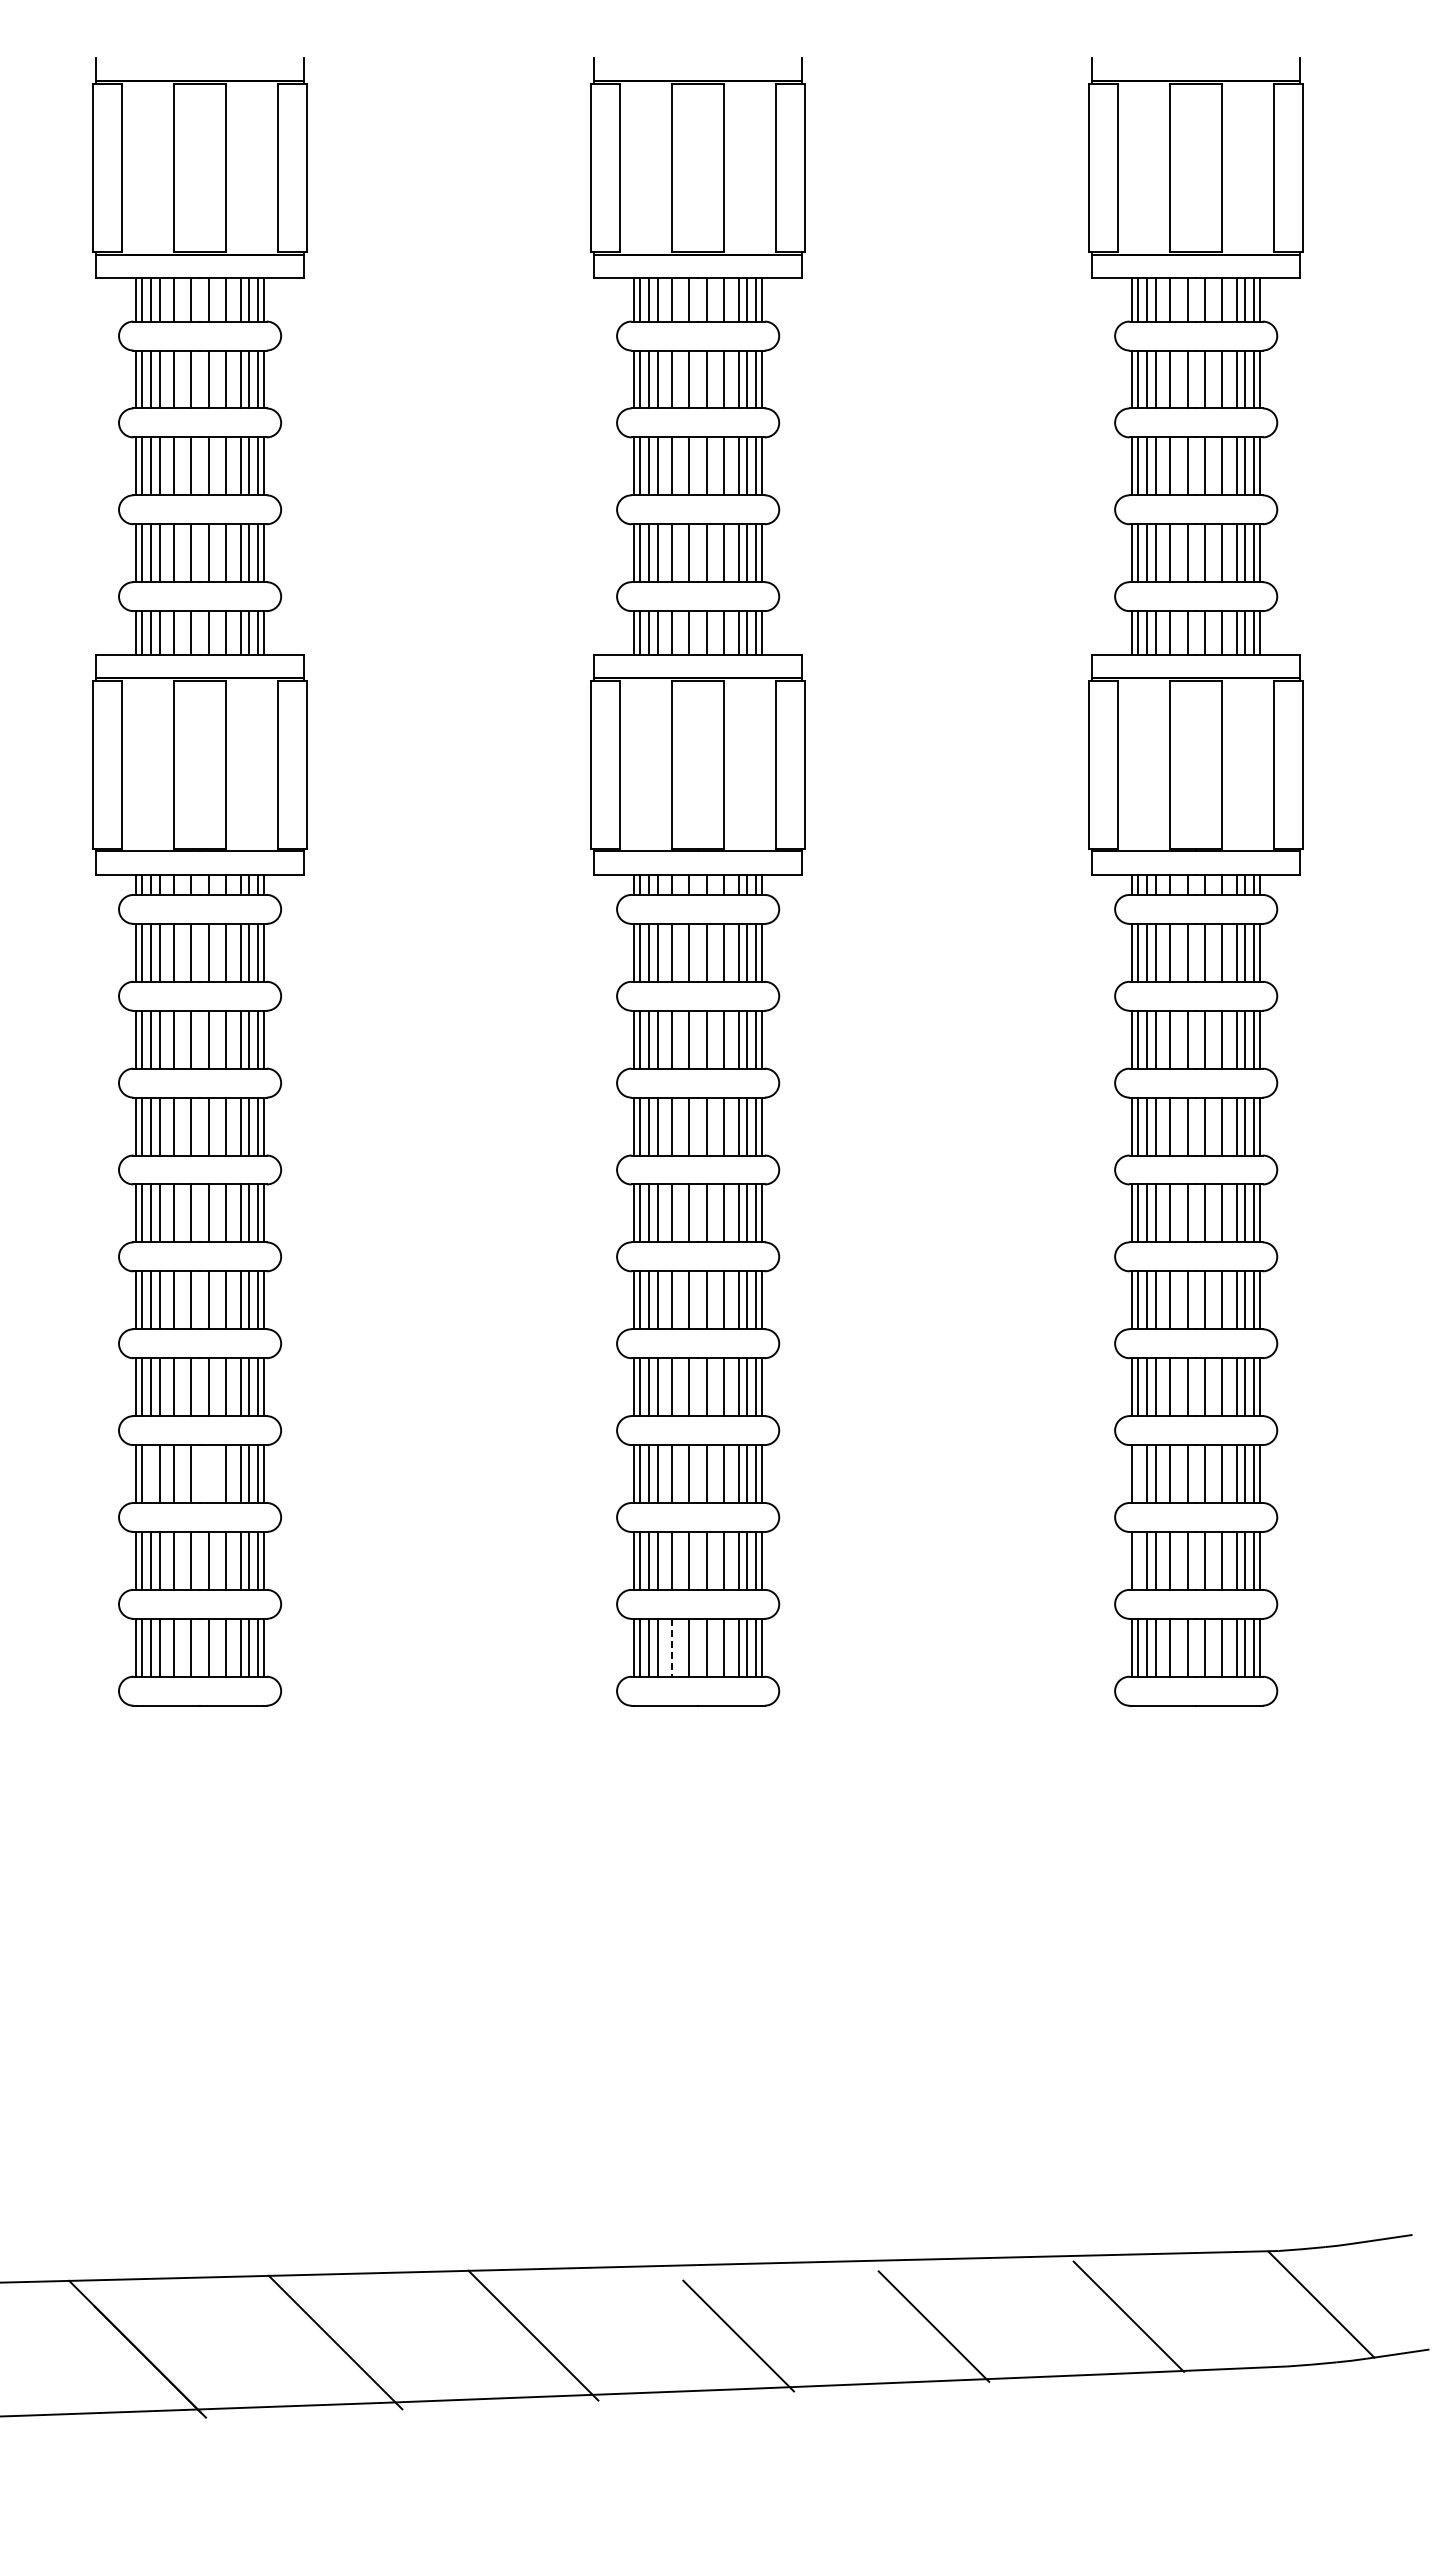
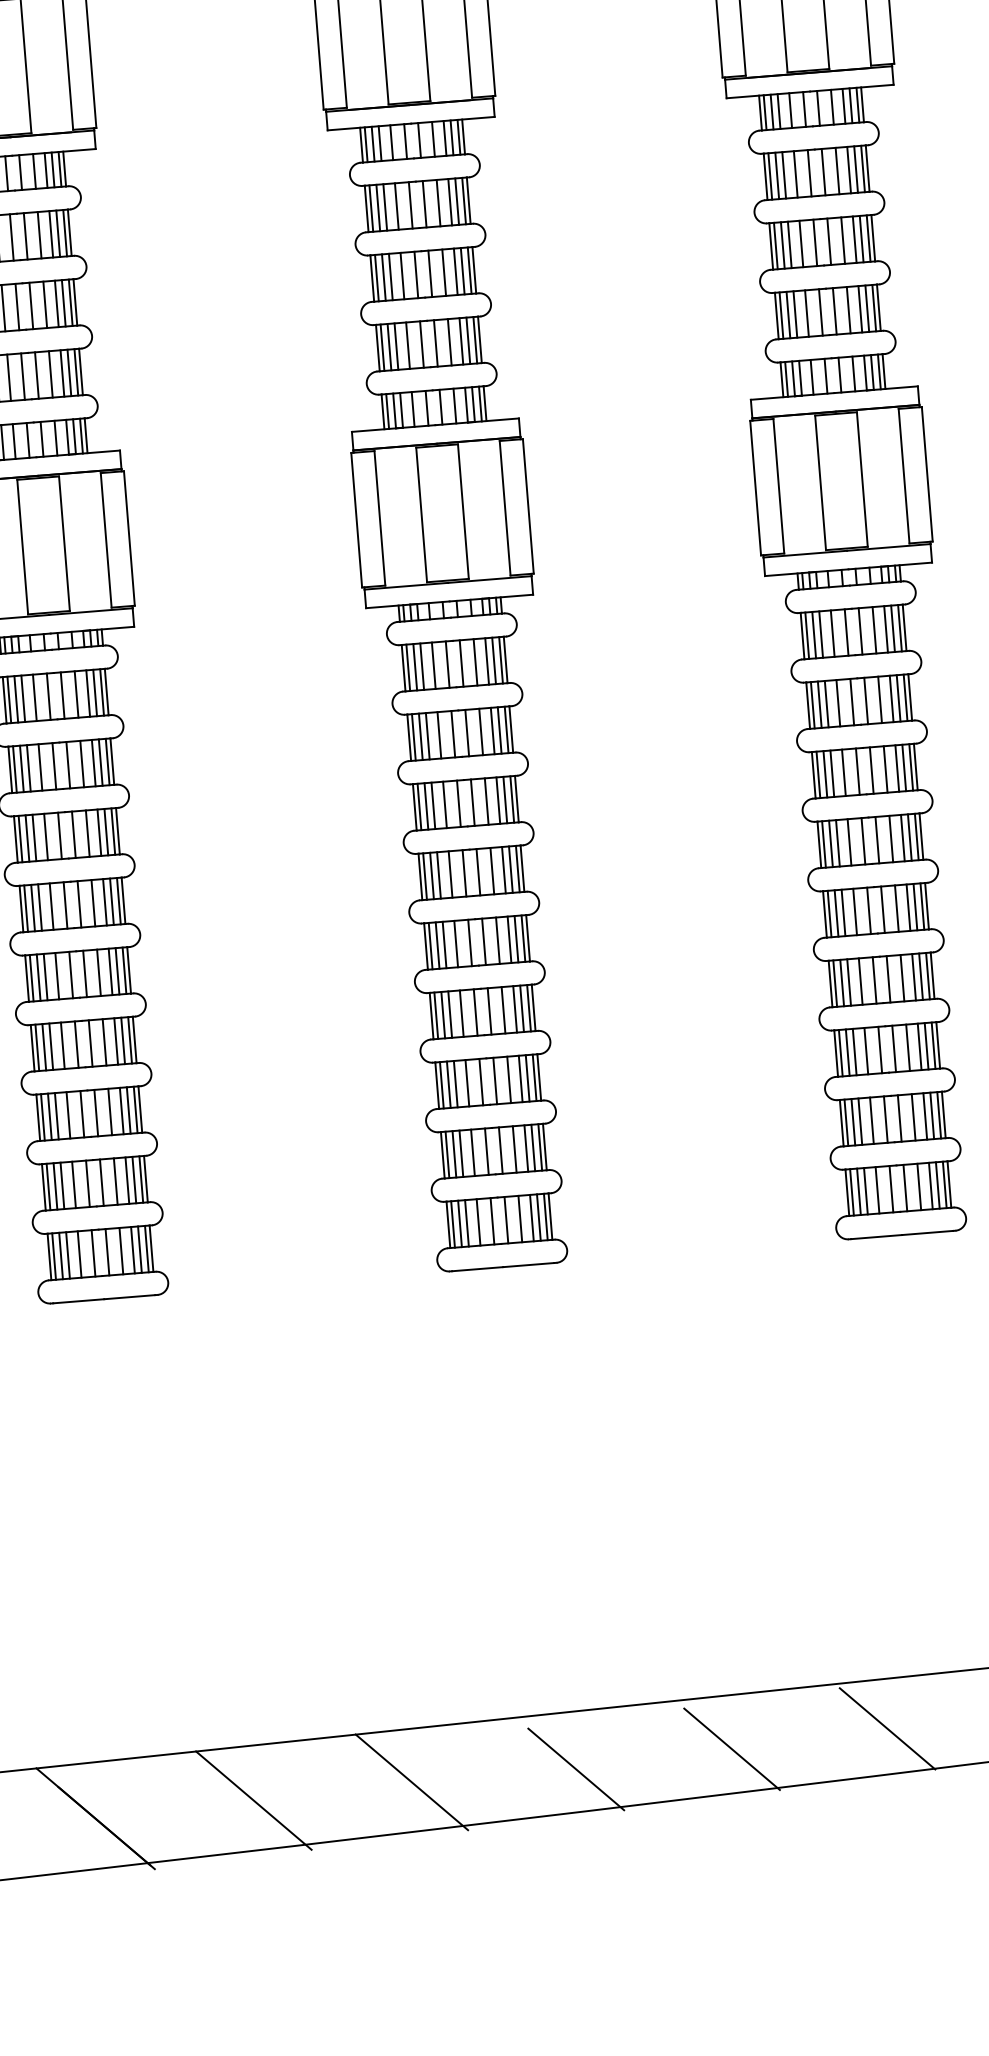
line: (150, 1474) -> (49, 1117), added
line: (208, 1474) -> (96, 1113), added
line: (1138, 1474) -> (841, 1053), added
line: (1138, 1560) -> (846, 1122), added
line: (672, 1647) -> (478, 1222), dashed -> solid

